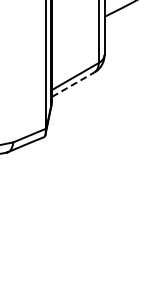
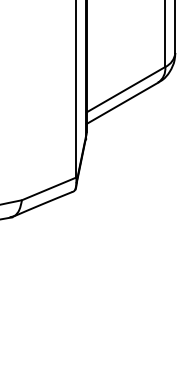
line: (73, 84) -> (122, 102), dashed -> solid

